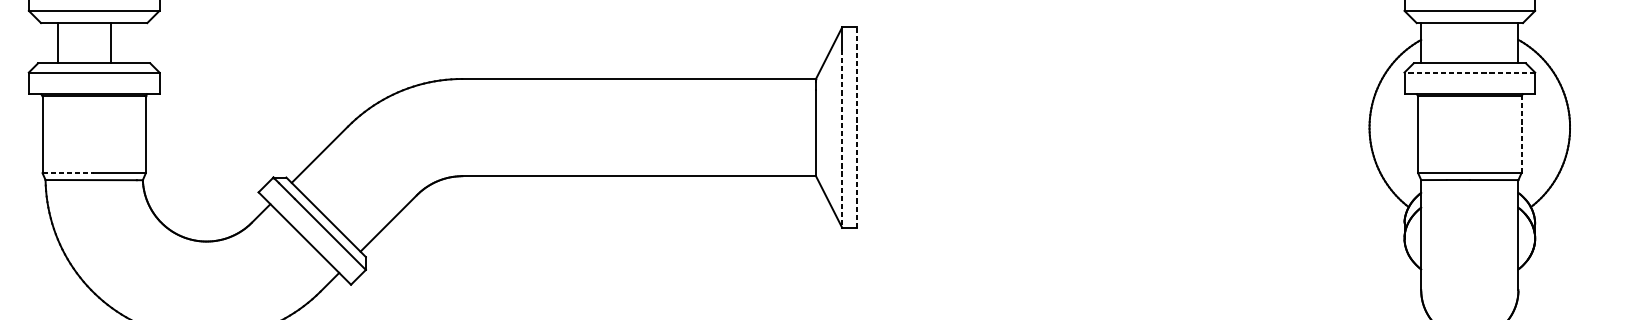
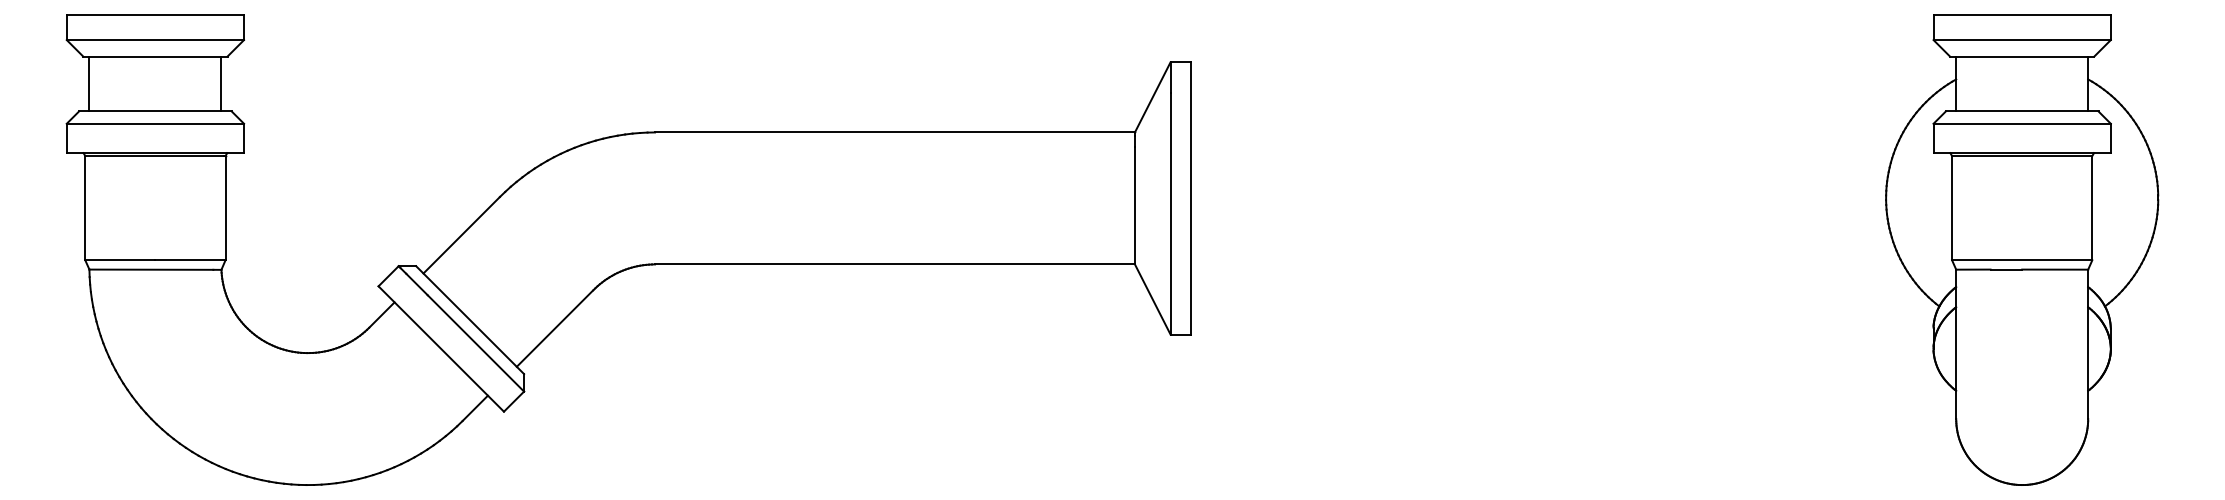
line: (58, 42) -> (89, 83), moved
line: (111, 42) -> (221, 83), moved
line: (1470, 72) -> (2022, 123), dashed -> solid
line: (857, 126) -> (1191, 197), dashed -> solid
line: (1521, 134) -> (2092, 207), dashed -> solid
line: (842, 138) -> (1170, 213), dashed -> solid
line: (68, 173) -> (120, 260), dashed -> solid

